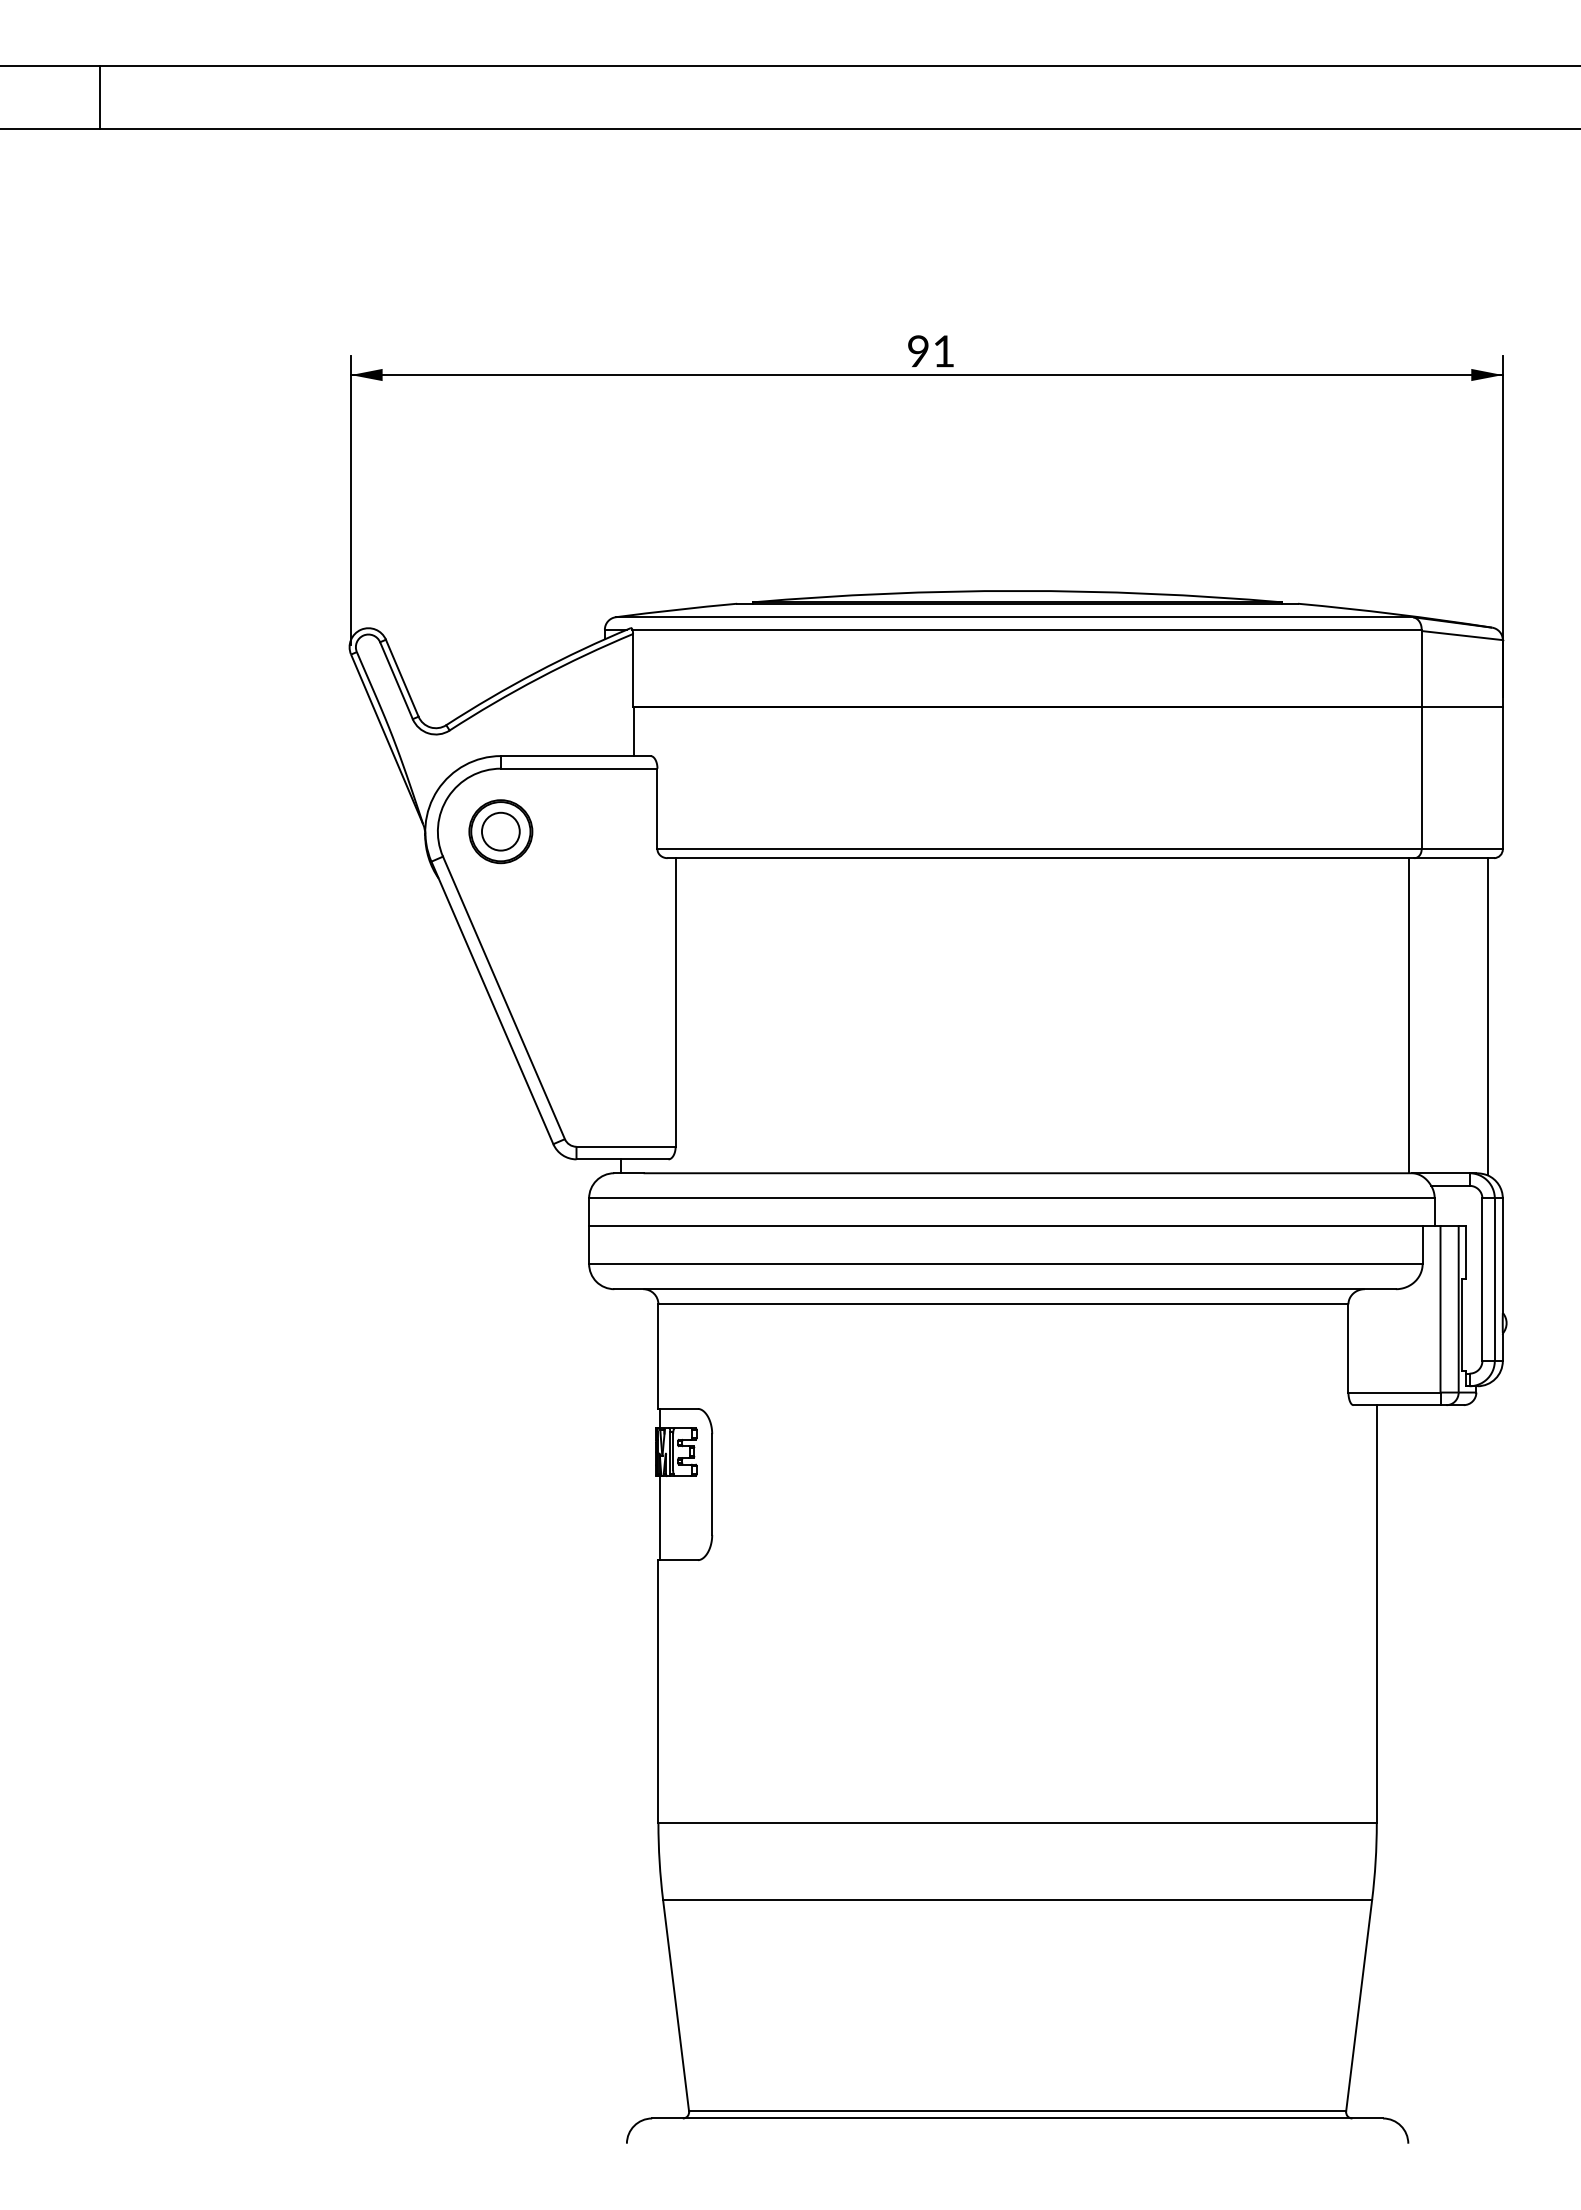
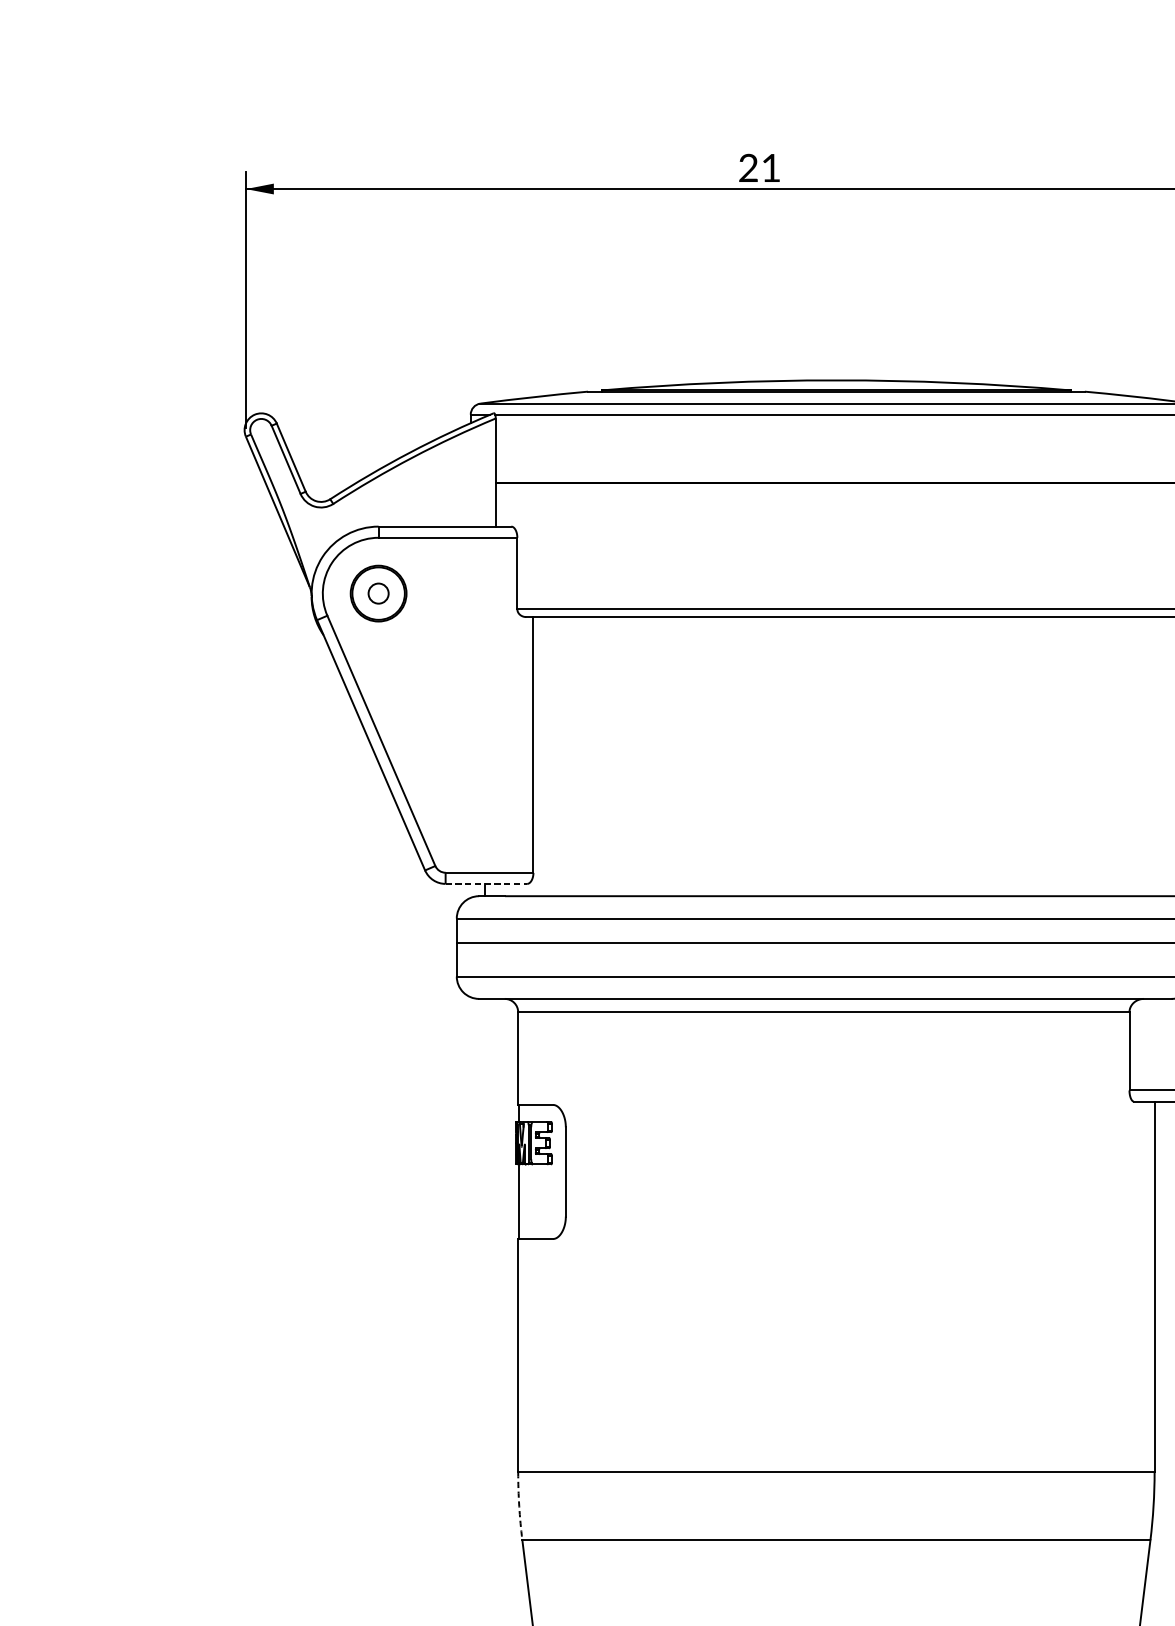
text: (917, 351) -> (747, 168), 91 -> 21
circle: (500, 831) -> (378, 593), size x0.6
line: (623, 1159) -> (487, 884), solid -> dashed
arc: (659, 1861) -> (519, 1505), solid -> dashed

